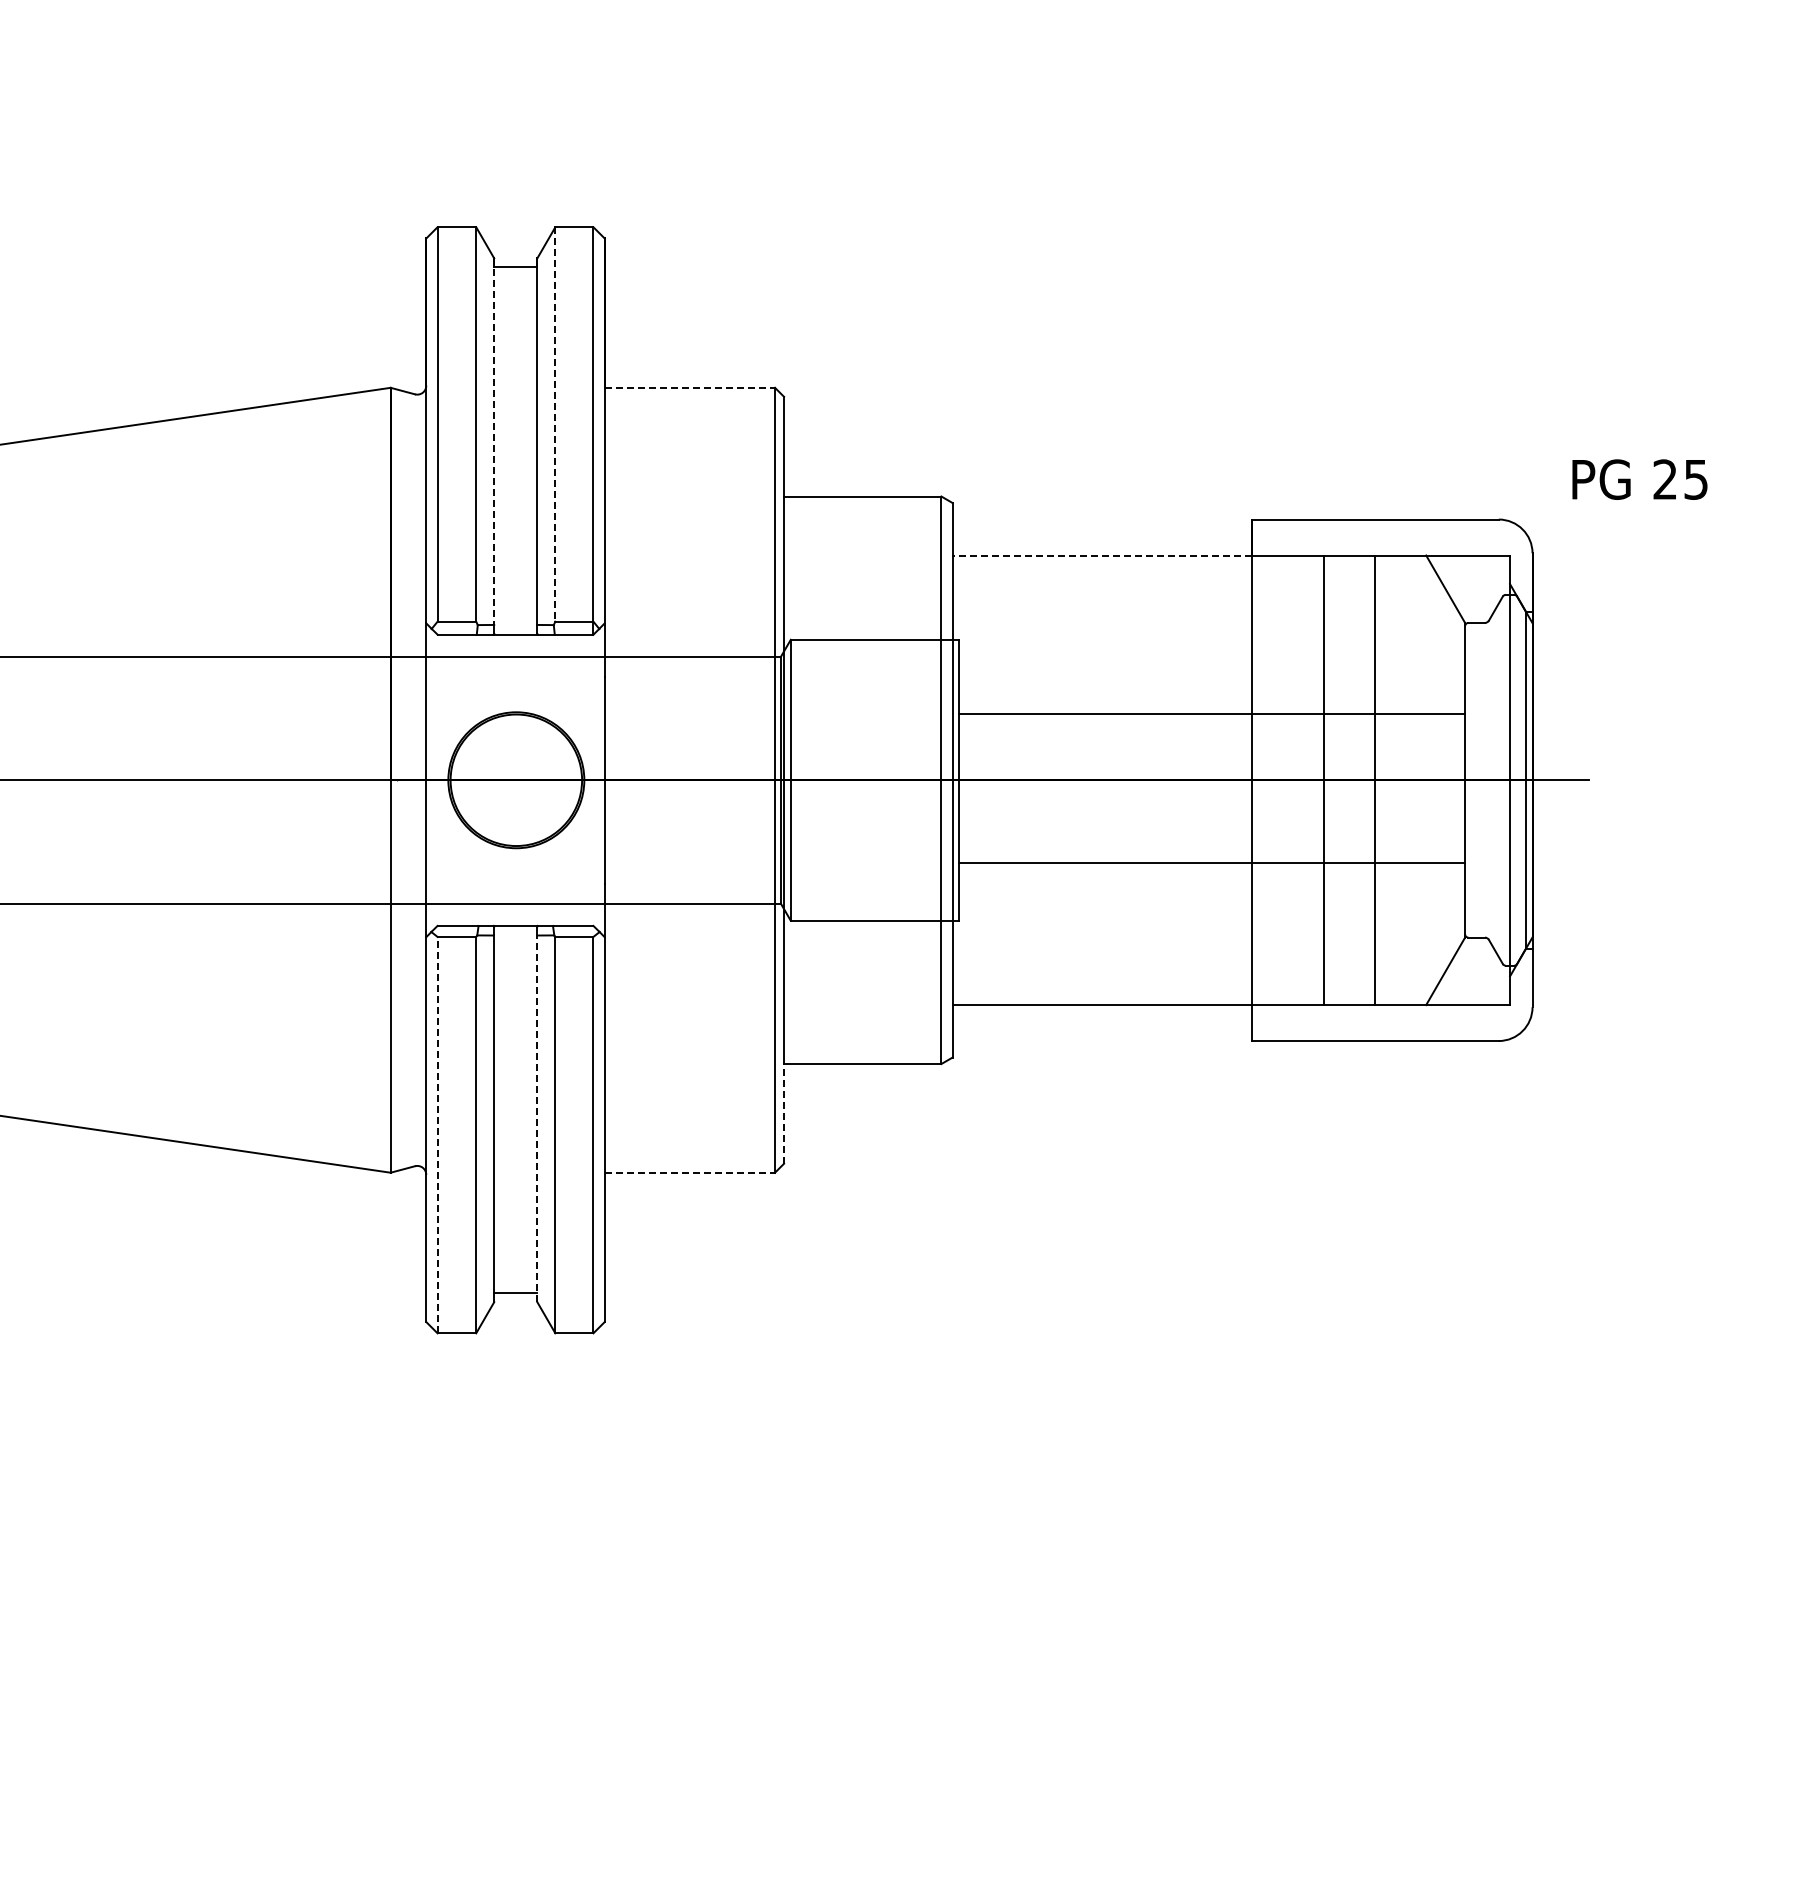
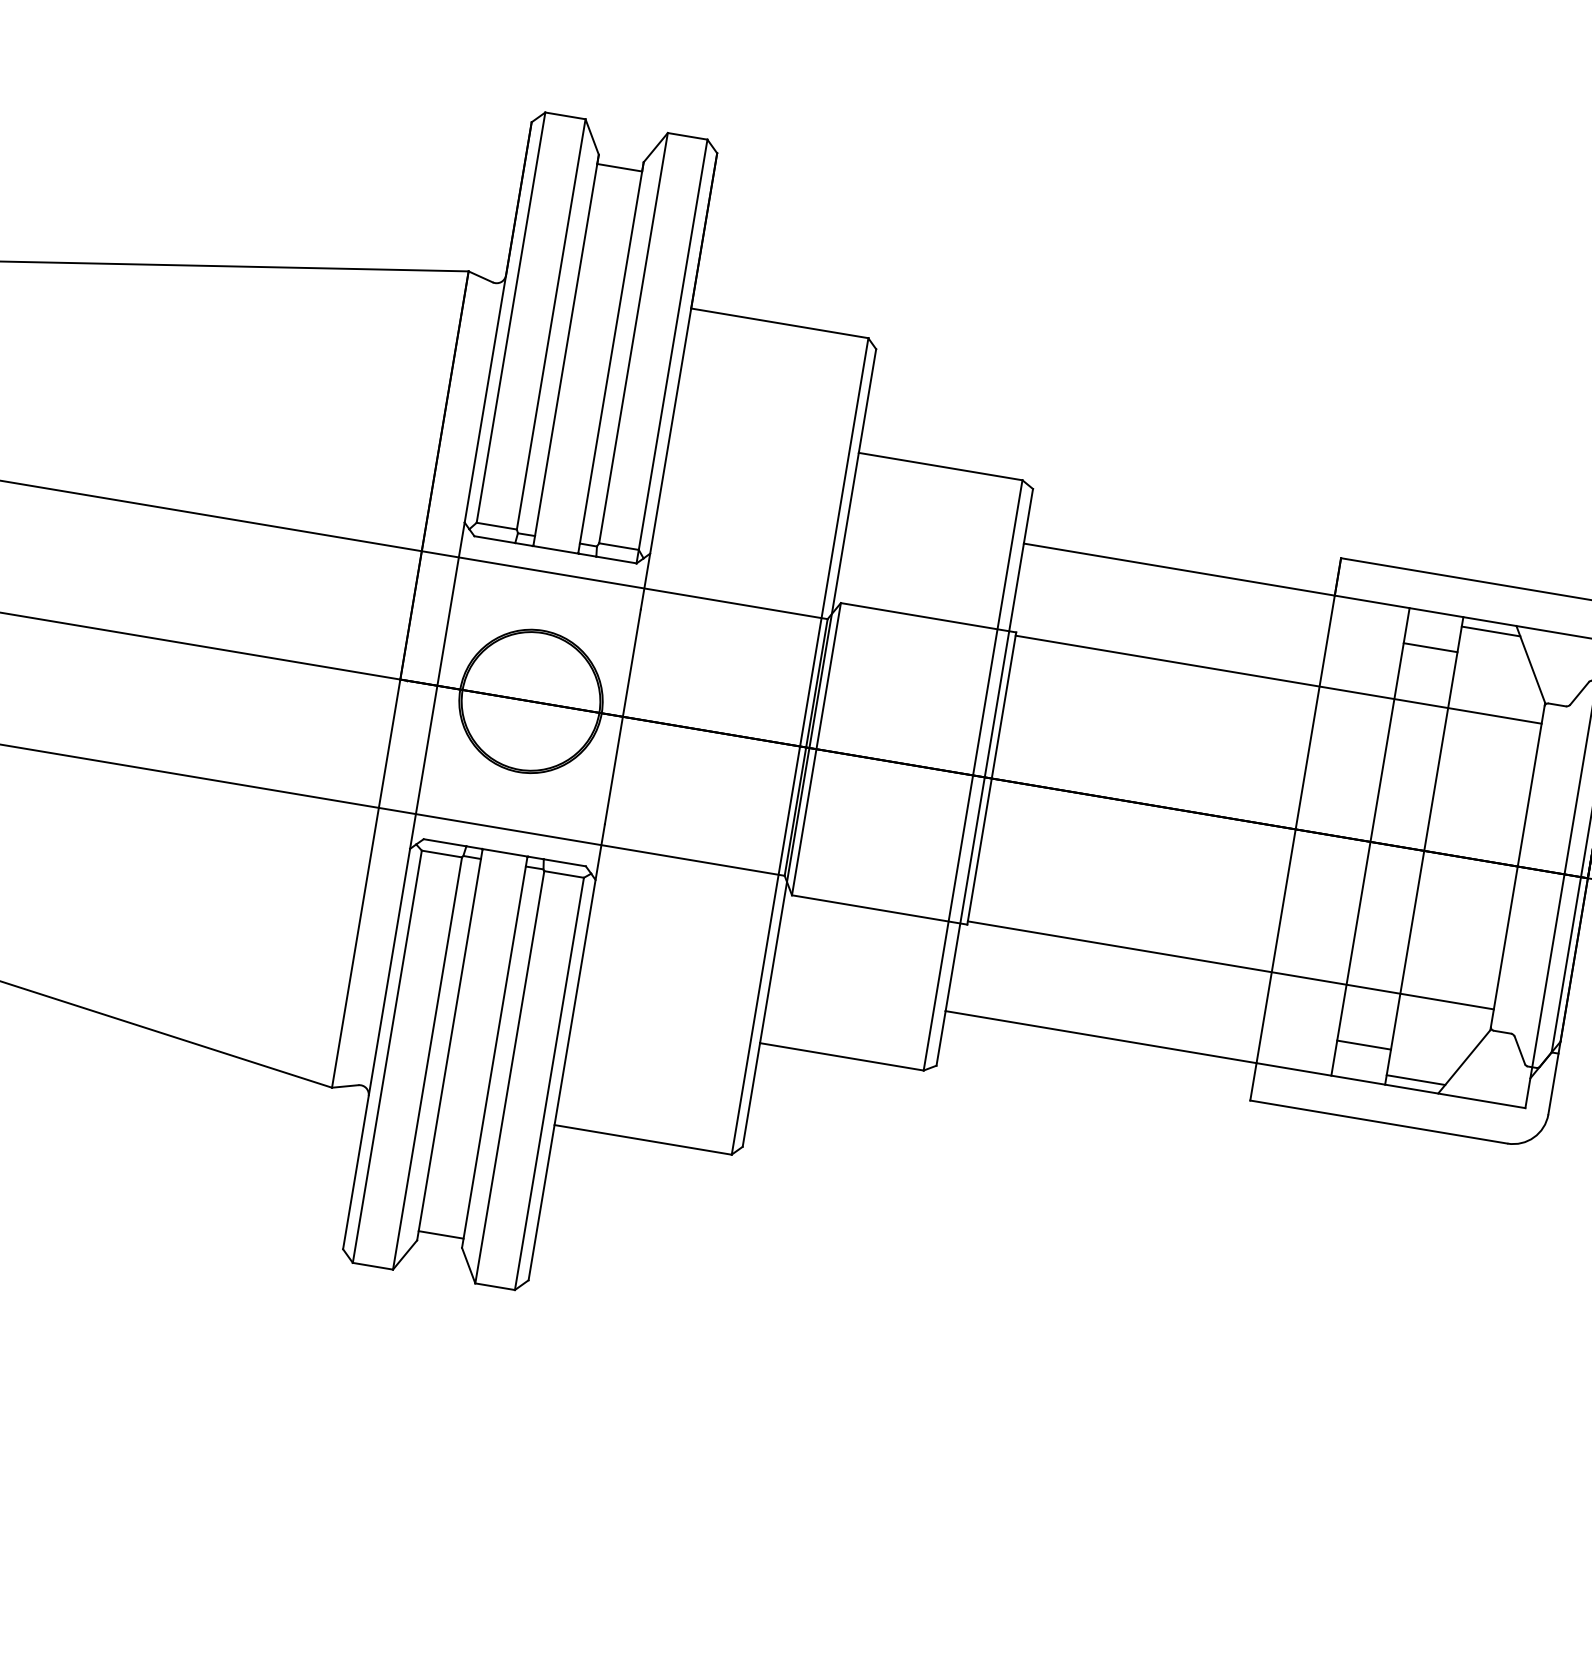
line: (690, 387) -> (780, 323), dashed -> solid
line: (555, 424) -> (633, 338), dashed -> solid
line: (494, 442) -> (567, 346), dashed -> solid
line: (1101, 555) -> (1178, 569), dashed -> solid
line: (1403, 564) -> (1491, 631), added
line: (1349, 589) -> (1430, 648), added
line: (1212, 713) -> (1279, 679), moved
line: (1212, 862) -> (1231, 965), moved
line: (1349, 971) -> (1364, 1045), added
line: (1403, 995) -> (1416, 1079), added
line: (784, 1113) -> (751, 1094), dashed -> solid
line: (537, 1118) -> (494, 1056), dashed -> solid
line: (437, 1134) -> (387, 1056), dashed -> solid
line: (690, 1172) -> (643, 1139), dashed -> solid

